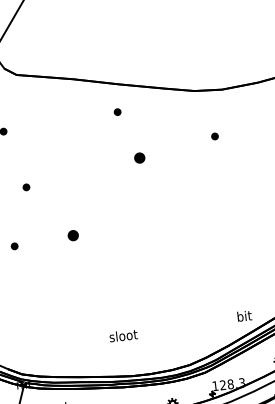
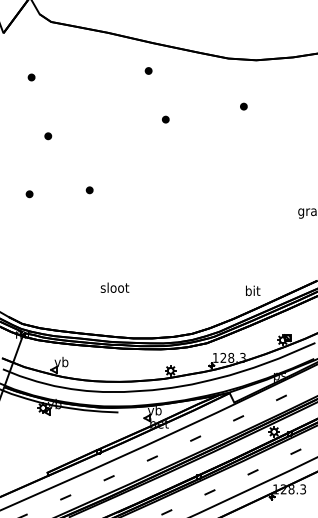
part: (139, 157) -> (165, 119), size x0.62
part: (72, 235) -> (89, 190), size x0.62
text: (123, 335) -> (114, 287), moved

